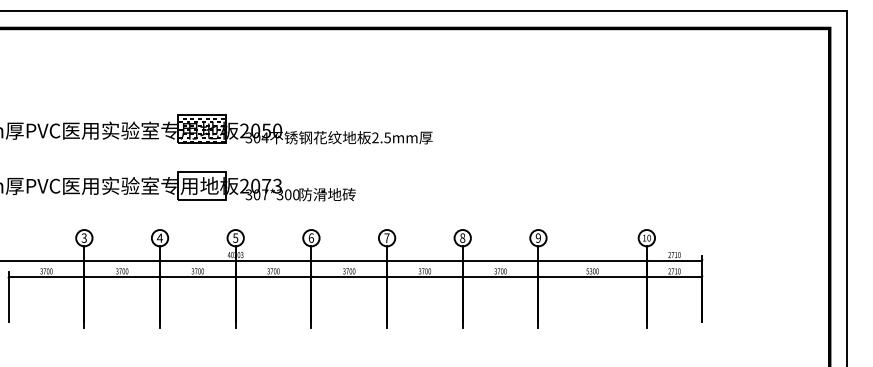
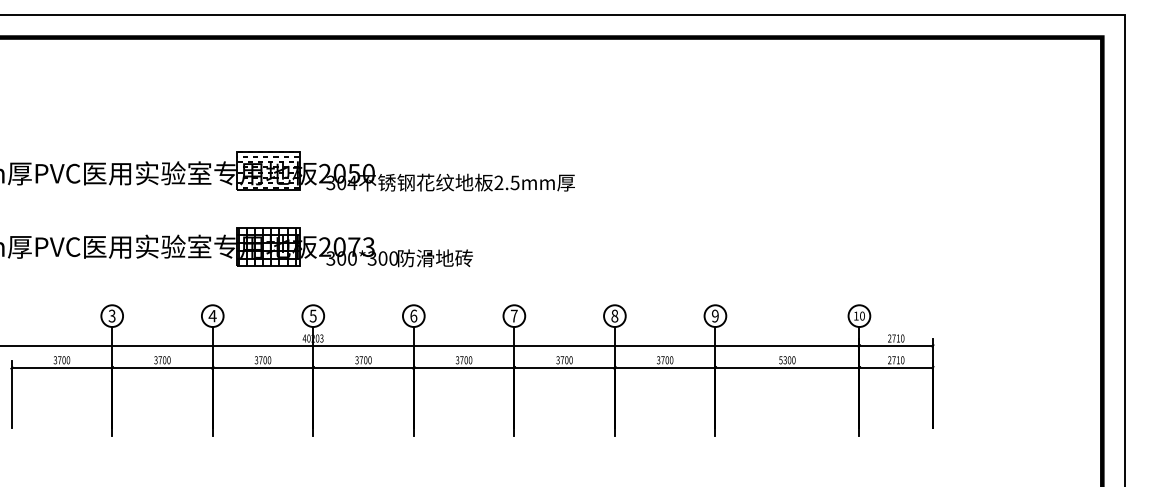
hatch: (202, 185) -> (268, 246), added
text: (265, 194) -> (352, 258), 307*300 -> 300*300

